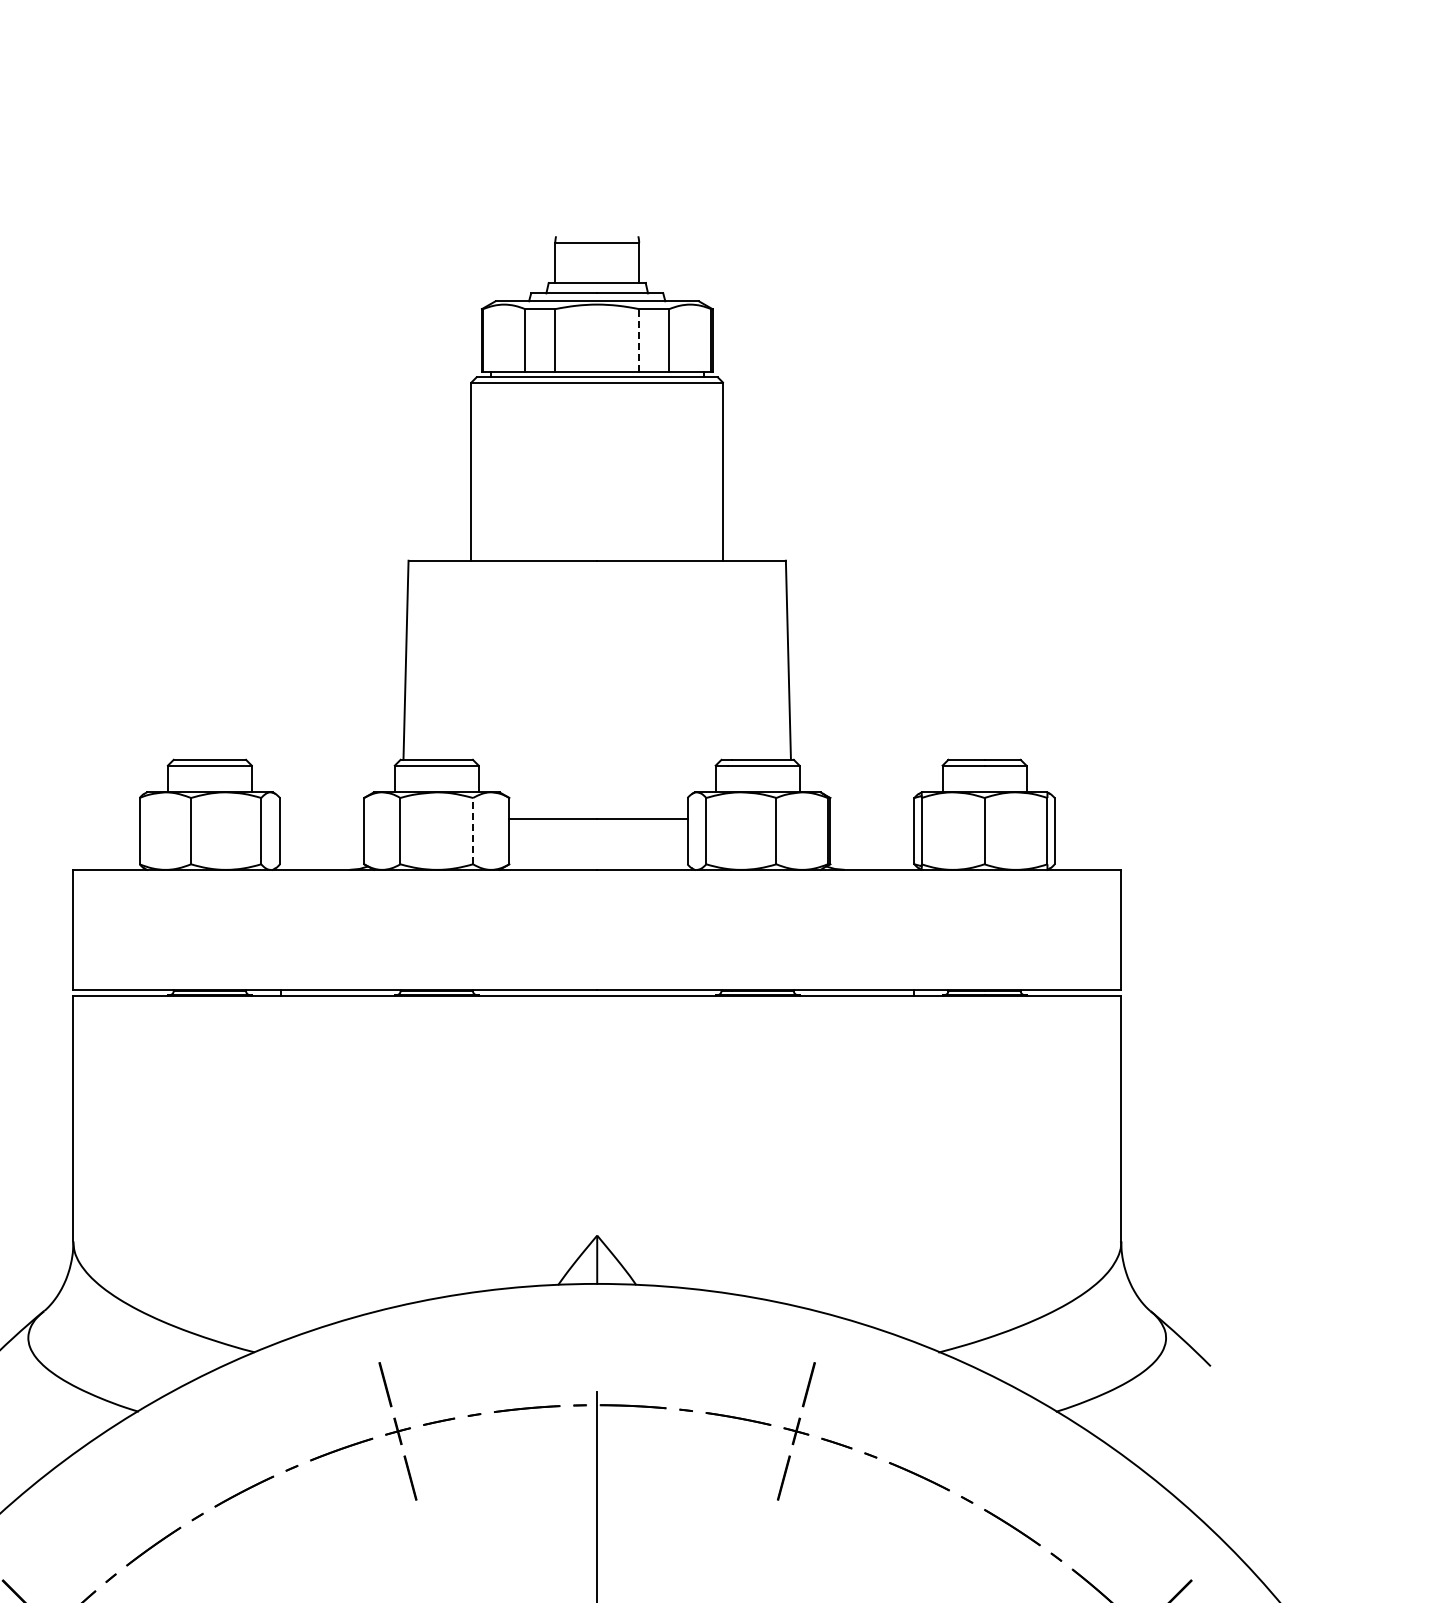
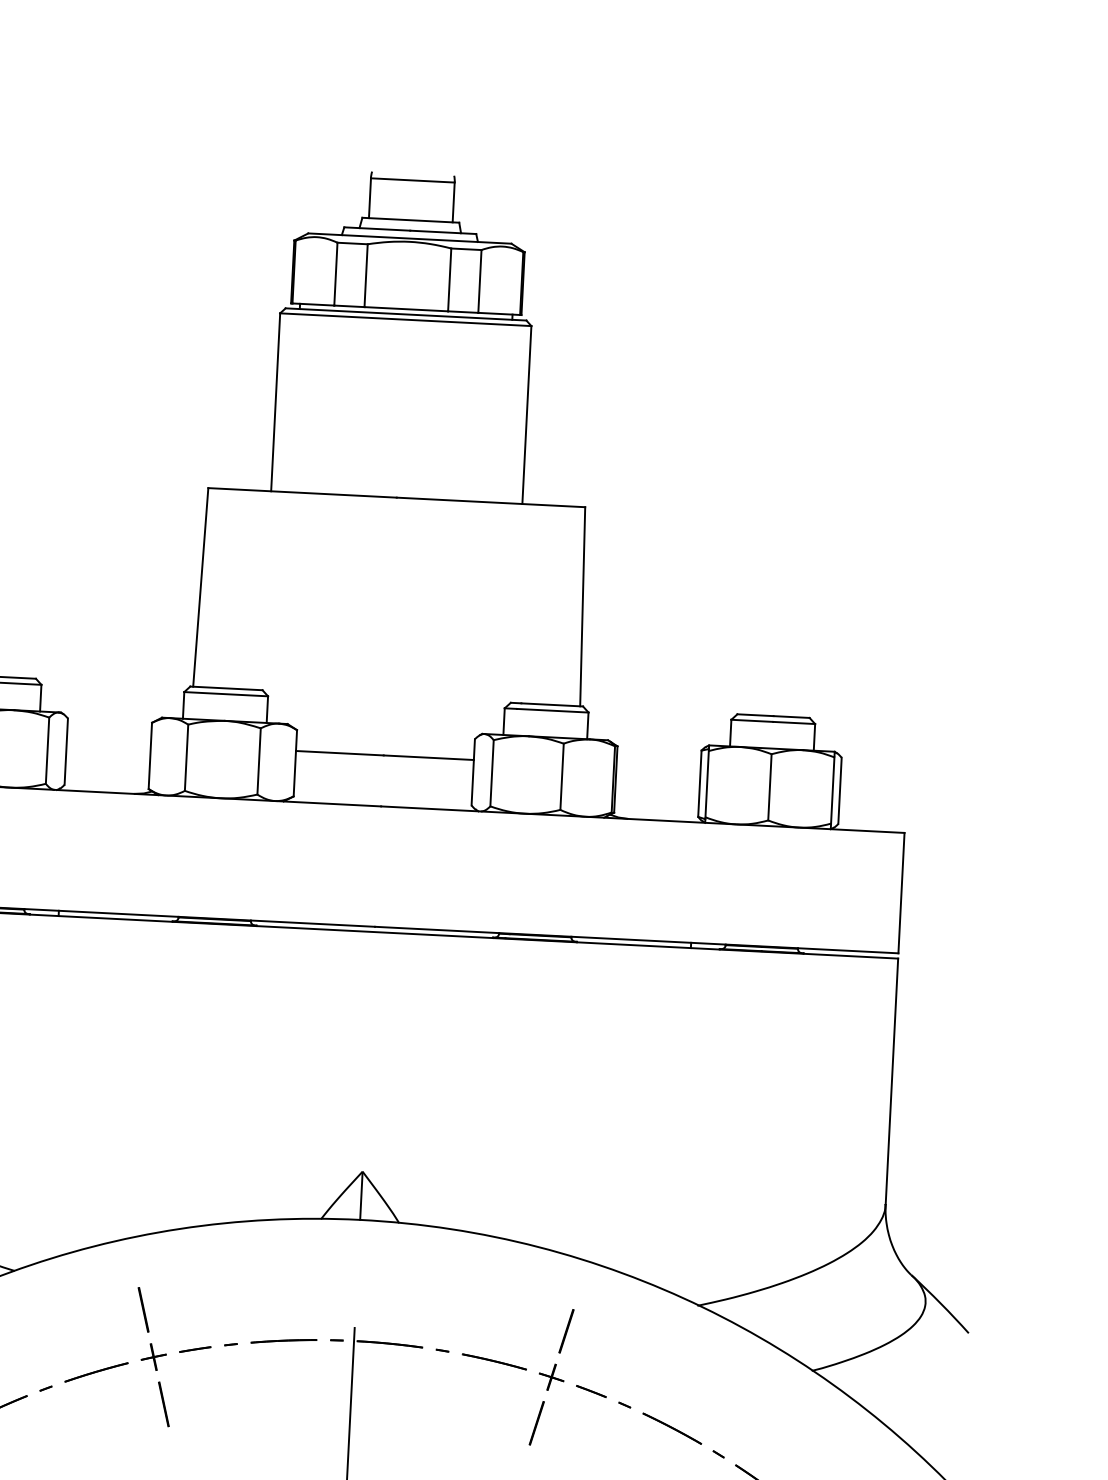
line: (639, 340) -> (450, 279), dashed -> solid
line: (473, 830) -> (259, 760), dashed -> solid

